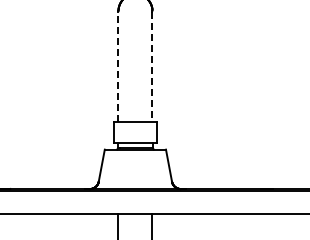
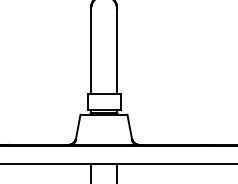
line: (118, 66) -> (91, 50), dashed -> solid
line: (152, 67) -> (117, 51), dashed -> solid

